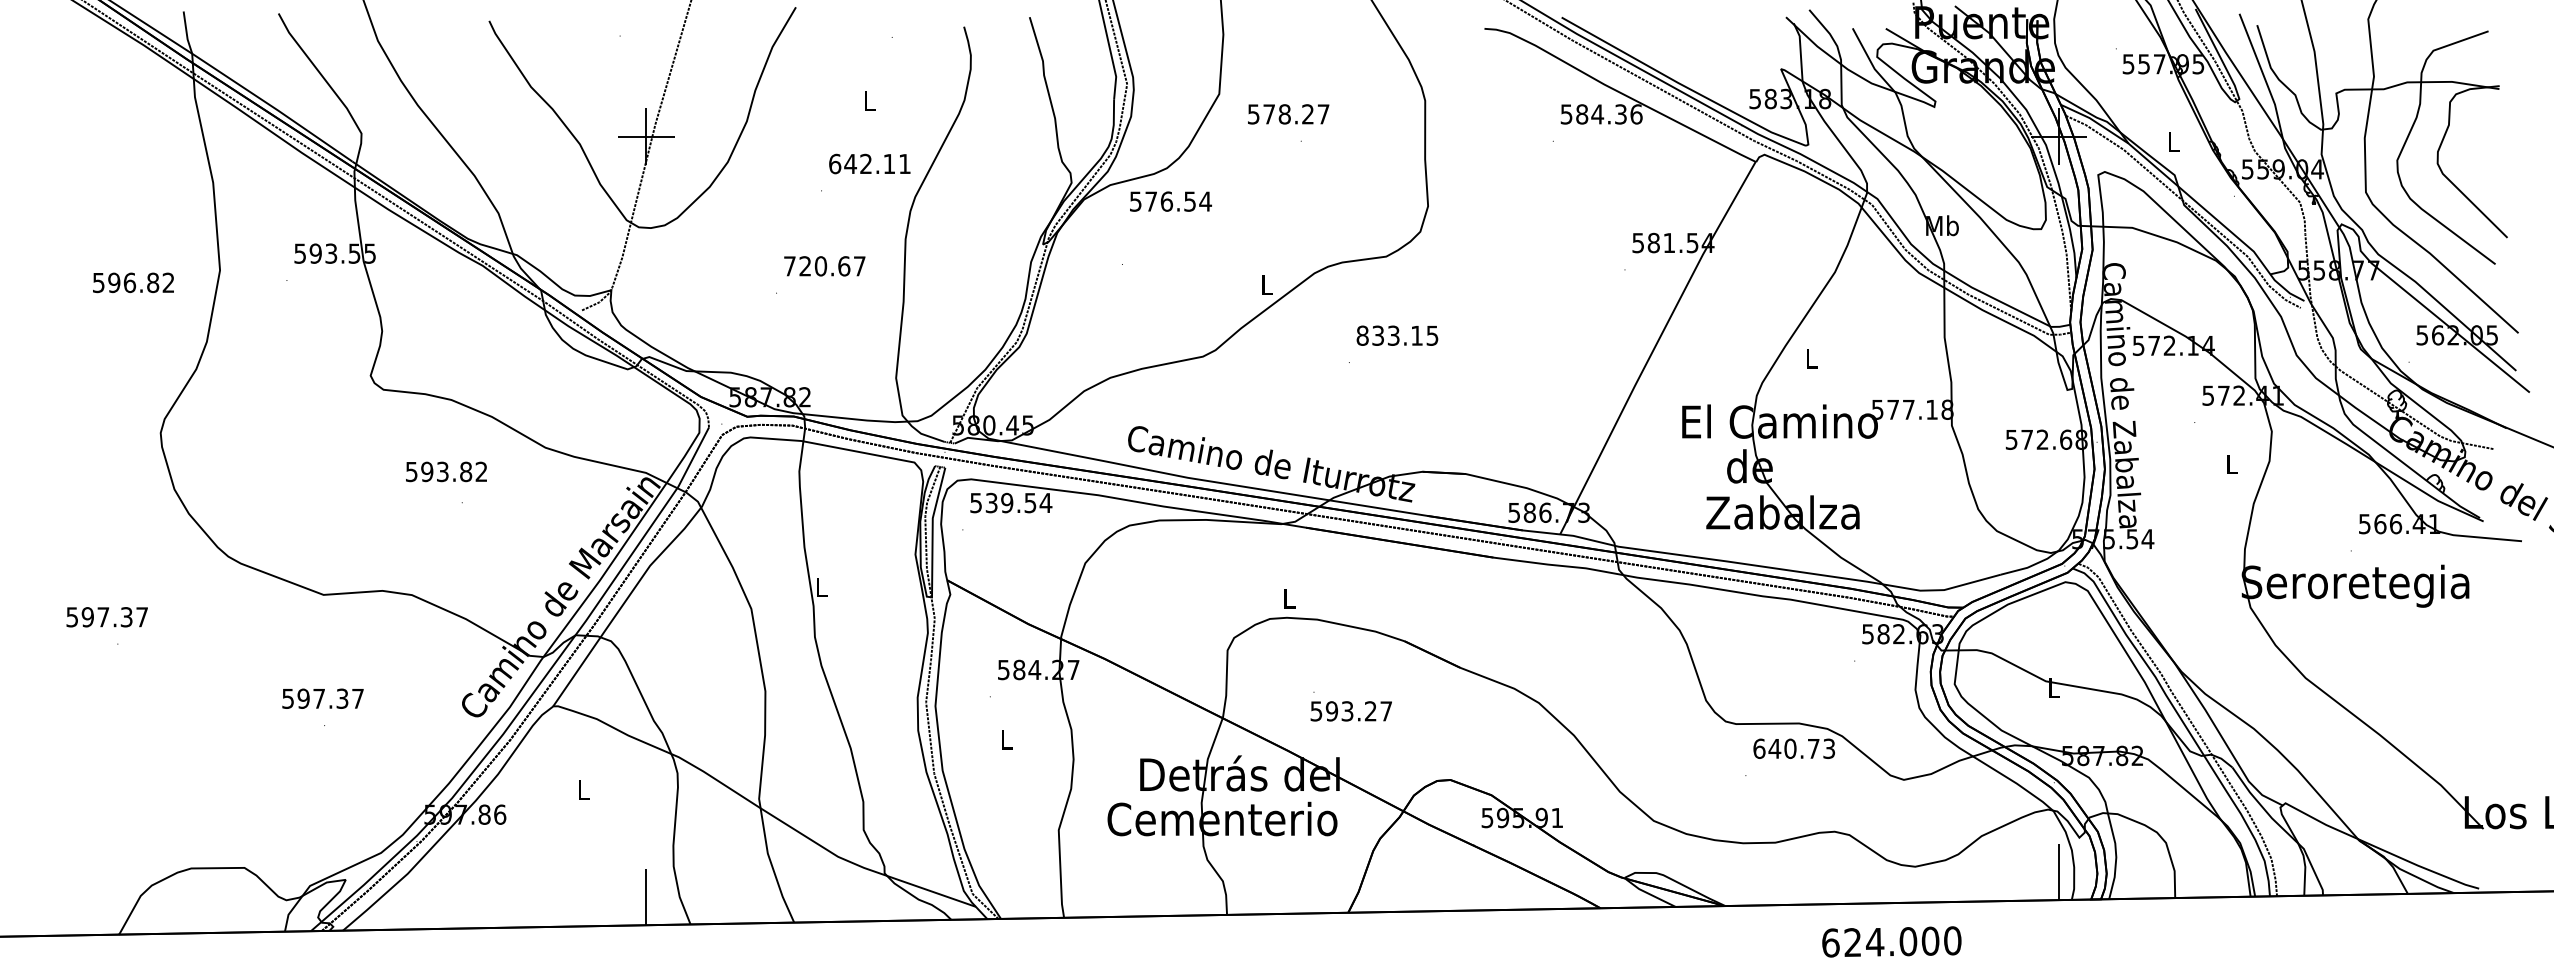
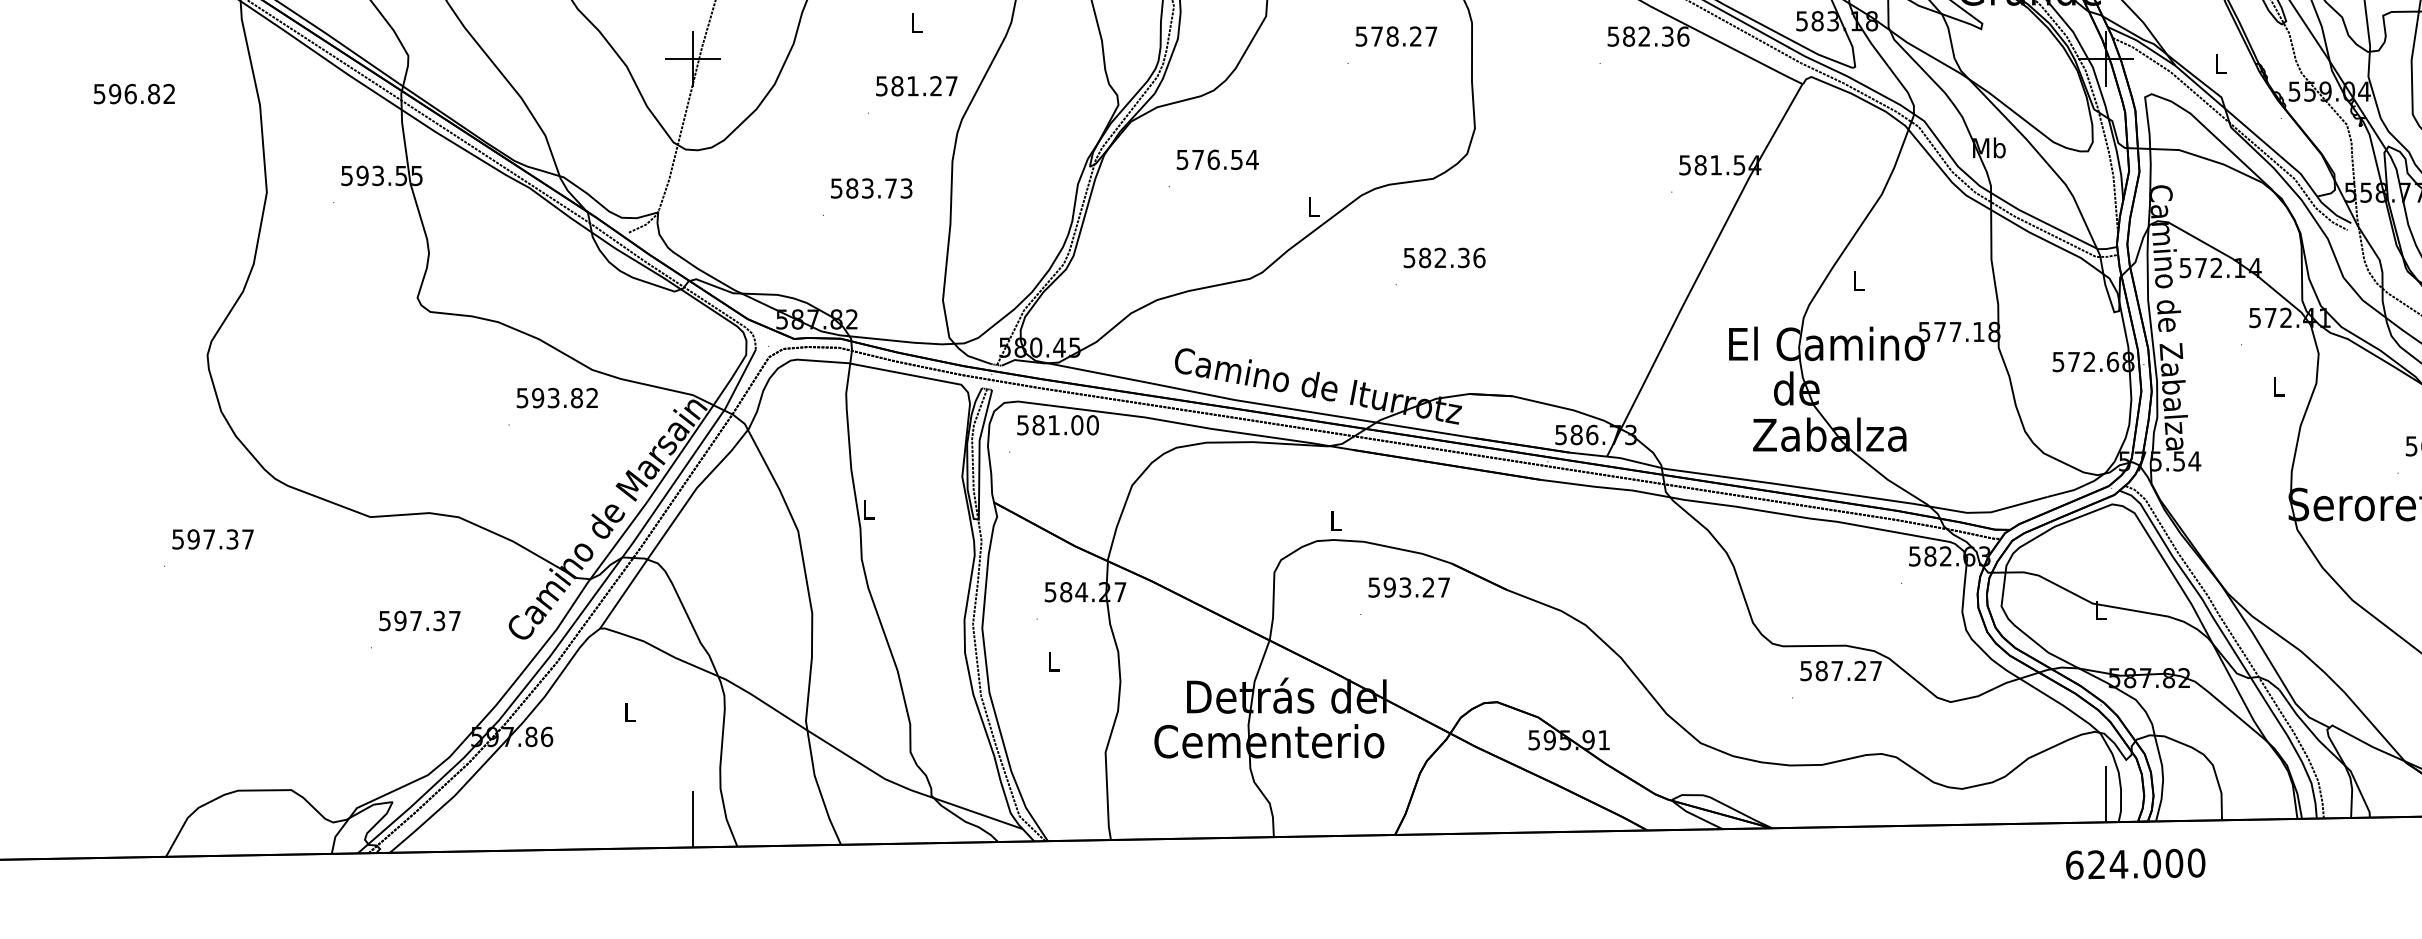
text: (1288, 114) -> (1396, 36), moved
text: (1597, 114) -> (1644, 36), 584.36 -> 582.36
text: (869, 163) -> (916, 85), 642.11 -> 581.27
text: (1170, 201) -> (1217, 159), moved
text: (824, 266) -> (871, 188), 720.67 -> 583.73
text: (133, 282) -> (134, 93), moved
text: (1397, 335) -> (1444, 257), 833.15 -> 582.36
text: (446, 471) -> (557, 397), moved
text: (1018, 502) -> (1065, 424), 539.54 -> 581.00
text: (106, 617) -> (212, 539), moved
text: (322, 698) -> (419, 620), moved
text: (1350, 711) -> (1408, 587), moved
text: (1793, 748) -> (1840, 670), 640.73 -> 587.27
text: (1891, 941) -> (2135, 863), moved

